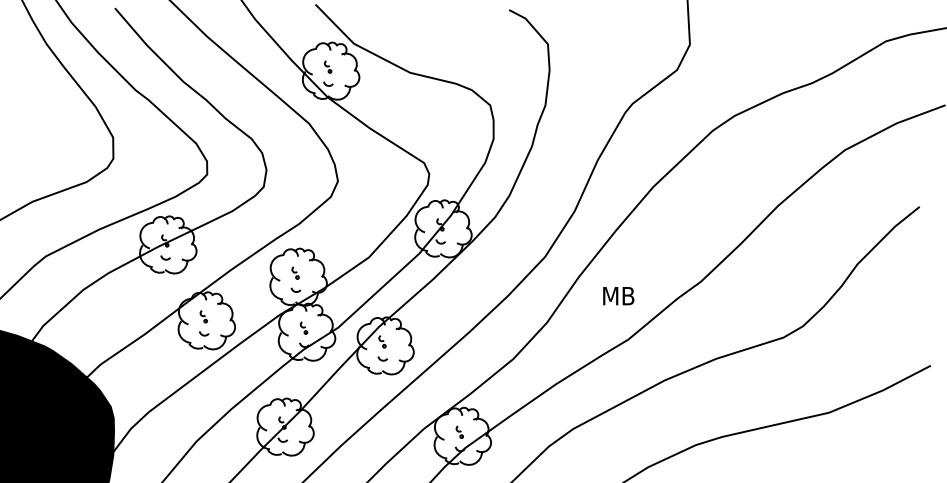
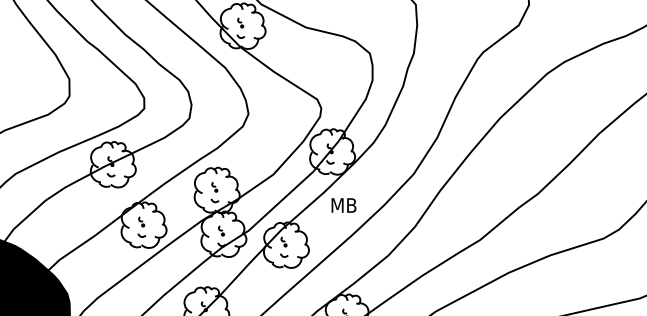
text: (618, 296) -> (343, 205), moved

